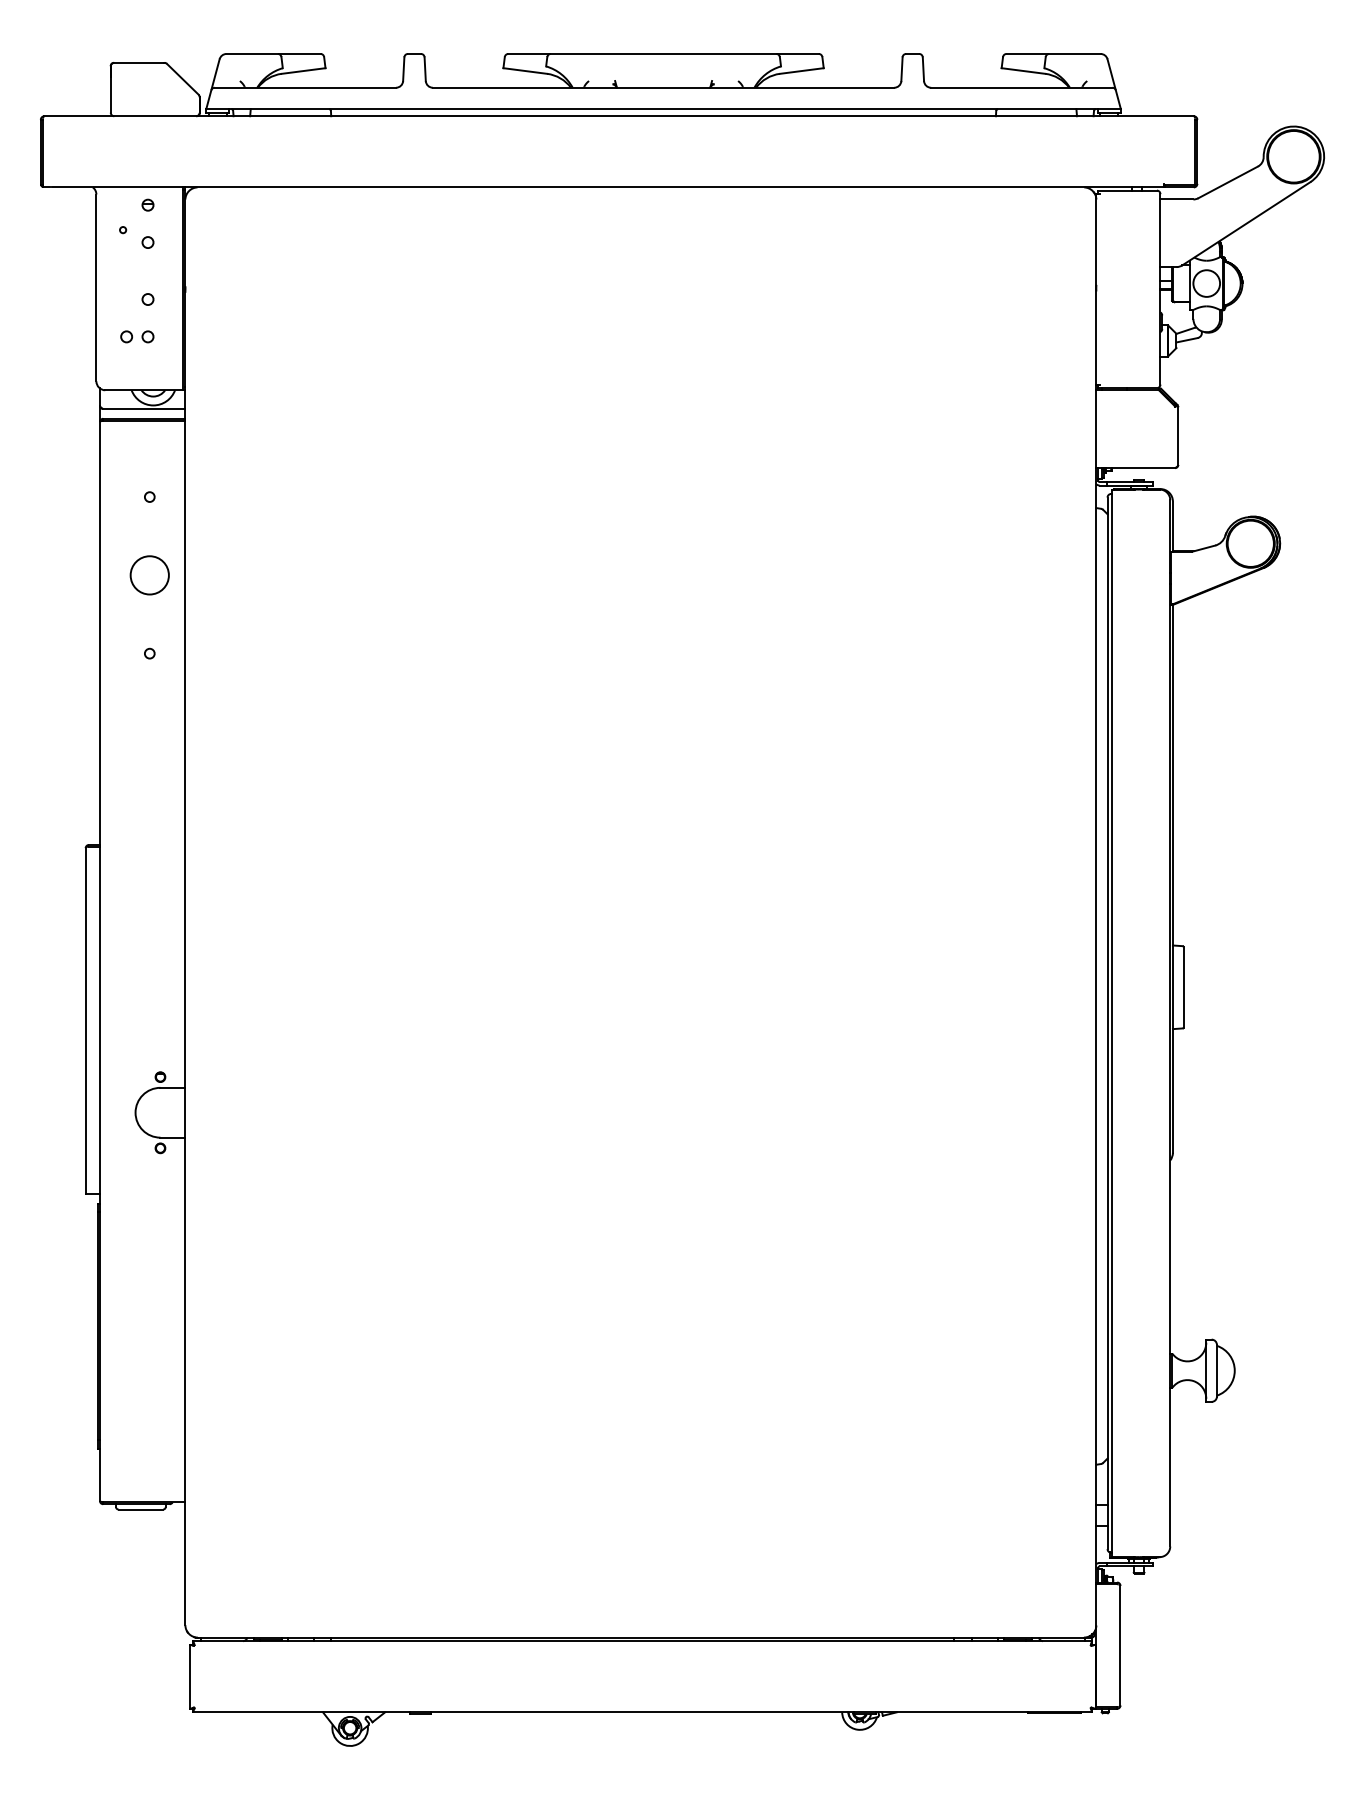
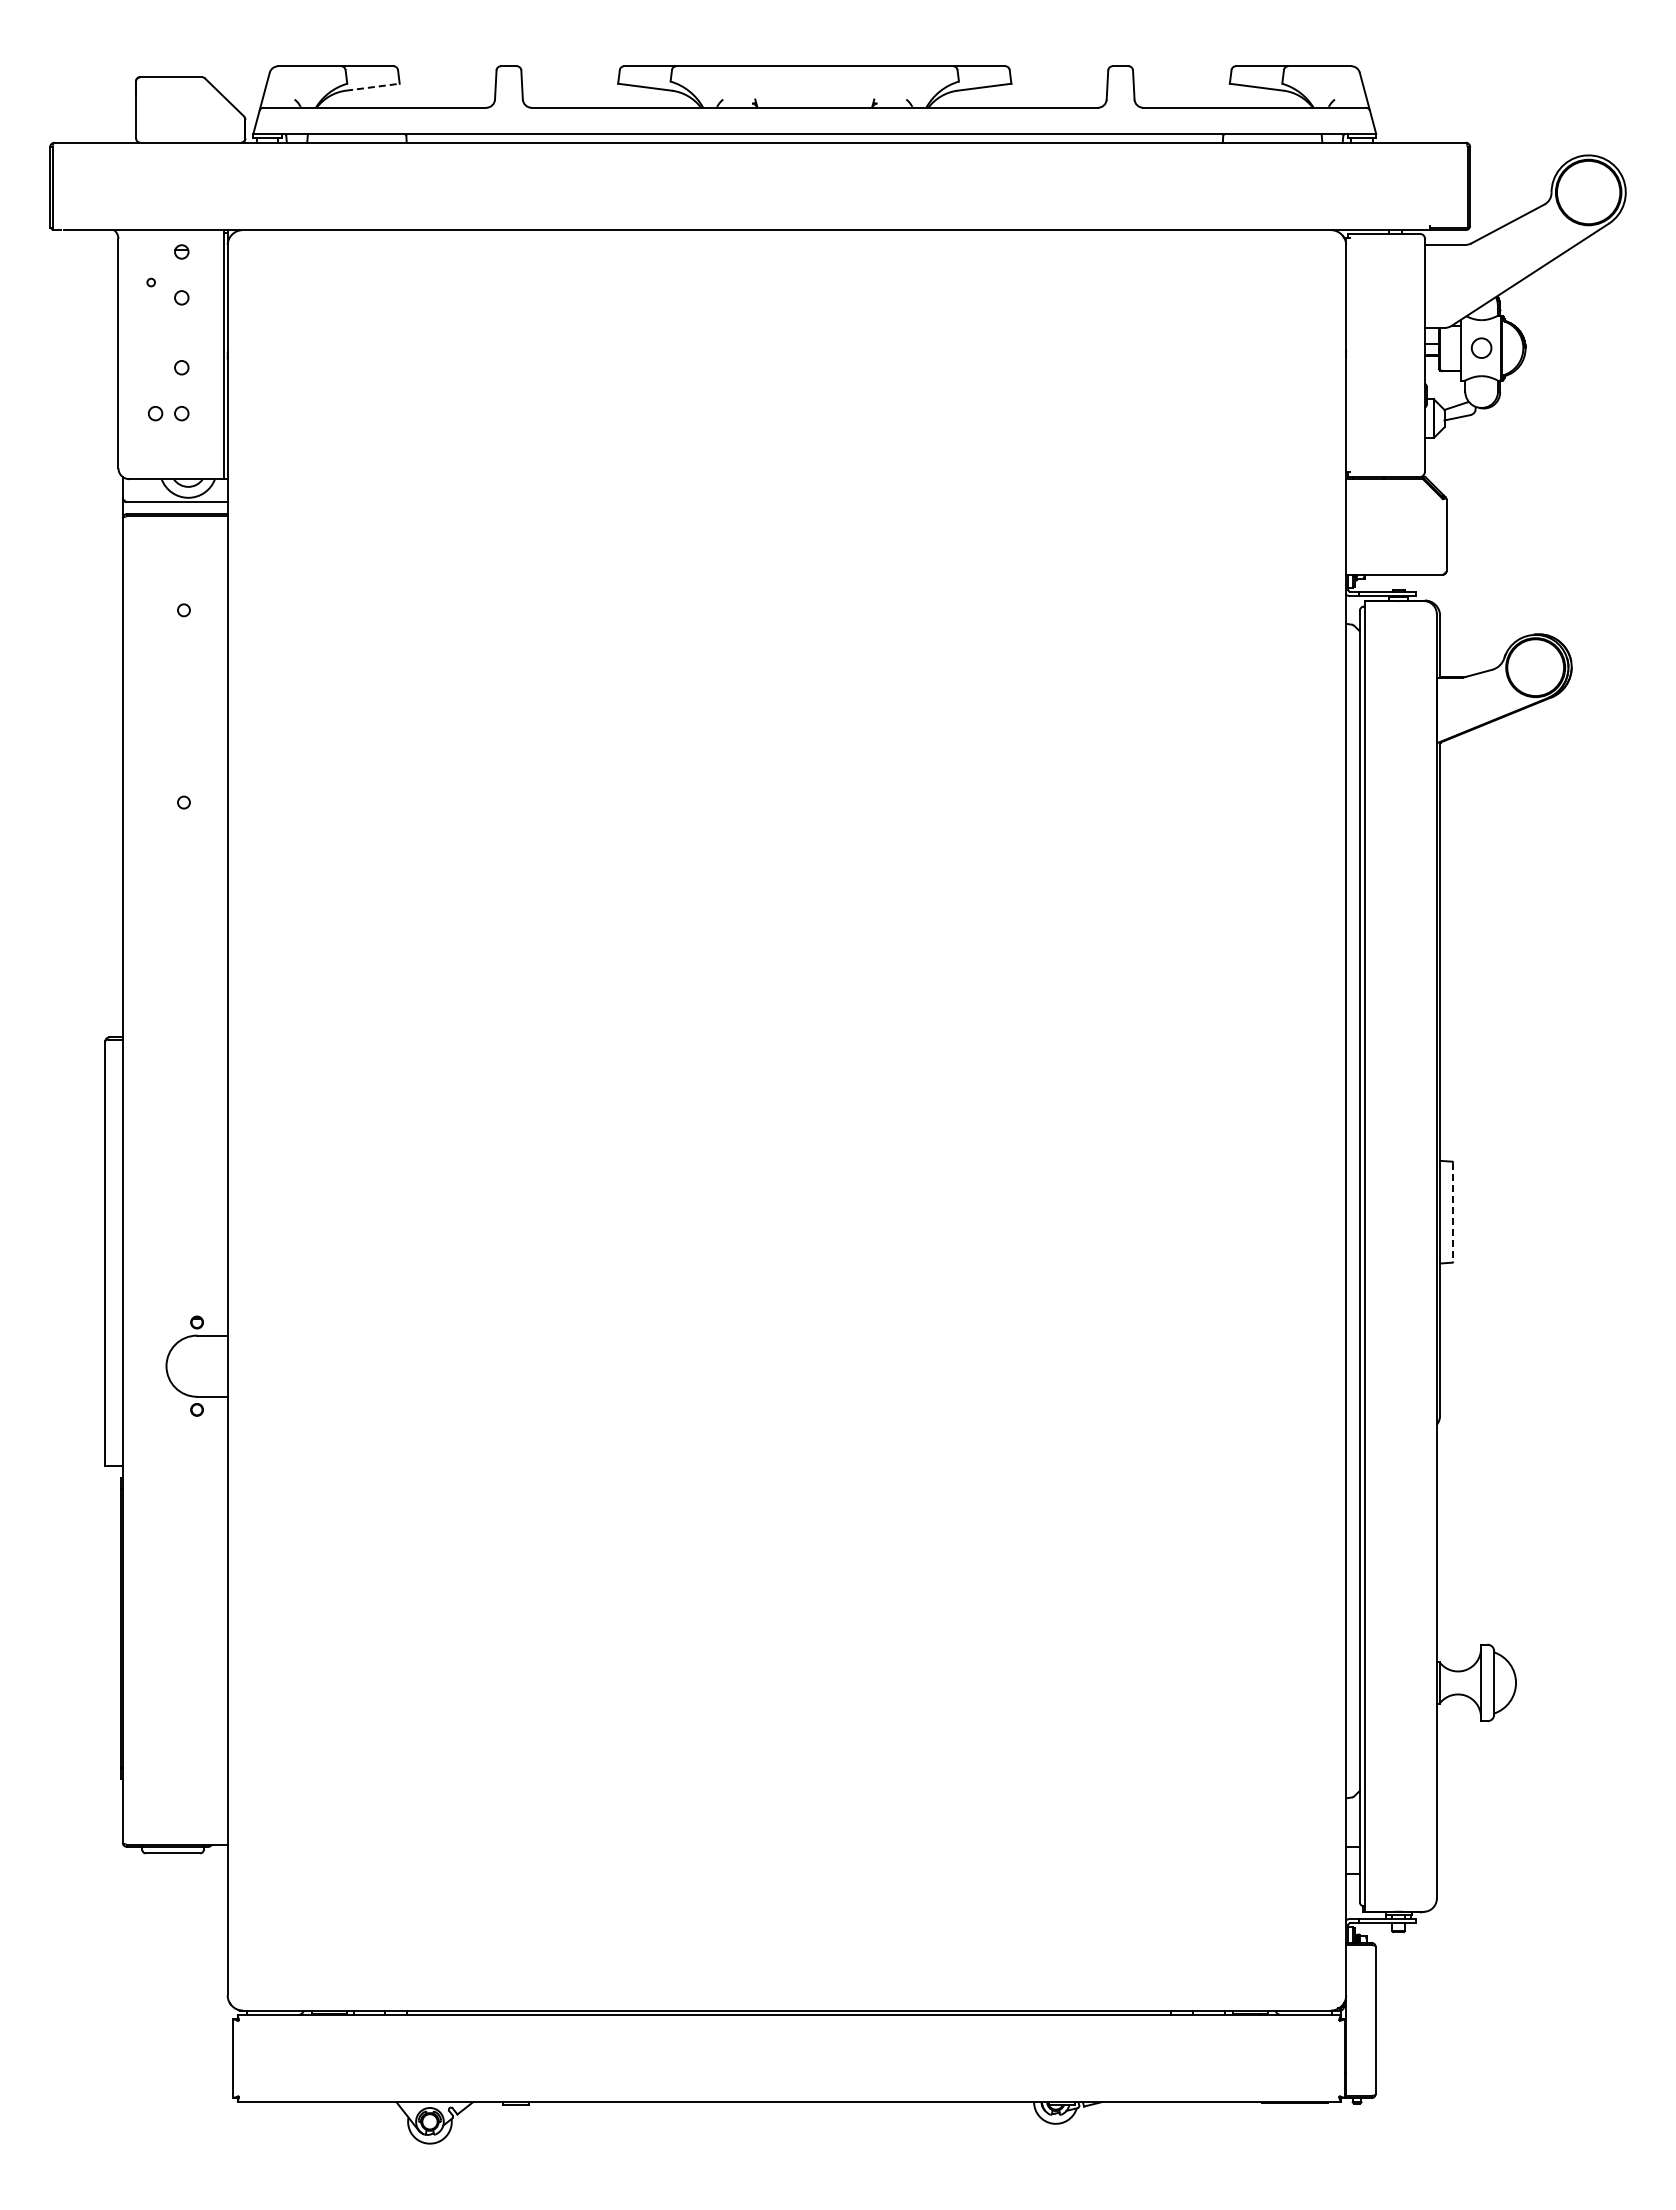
line: (304, 71) -> (373, 87), solid -> dashed
circle: (1206, 283) -> (1481, 347), size x0.6
circle: (149, 575) -> (183, 706), removed
line: (1183, 987) -> (1453, 1212), solid -> dashed

